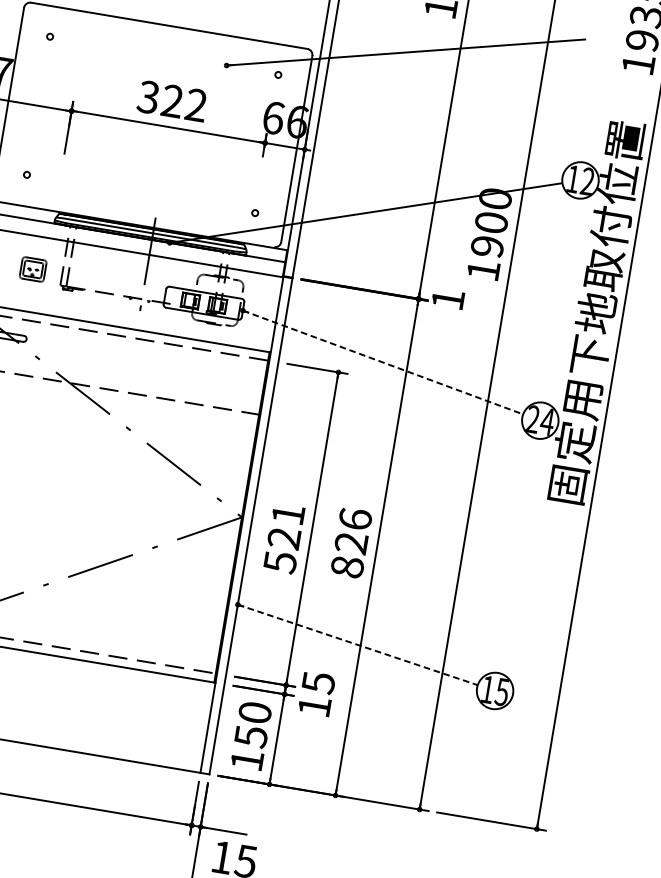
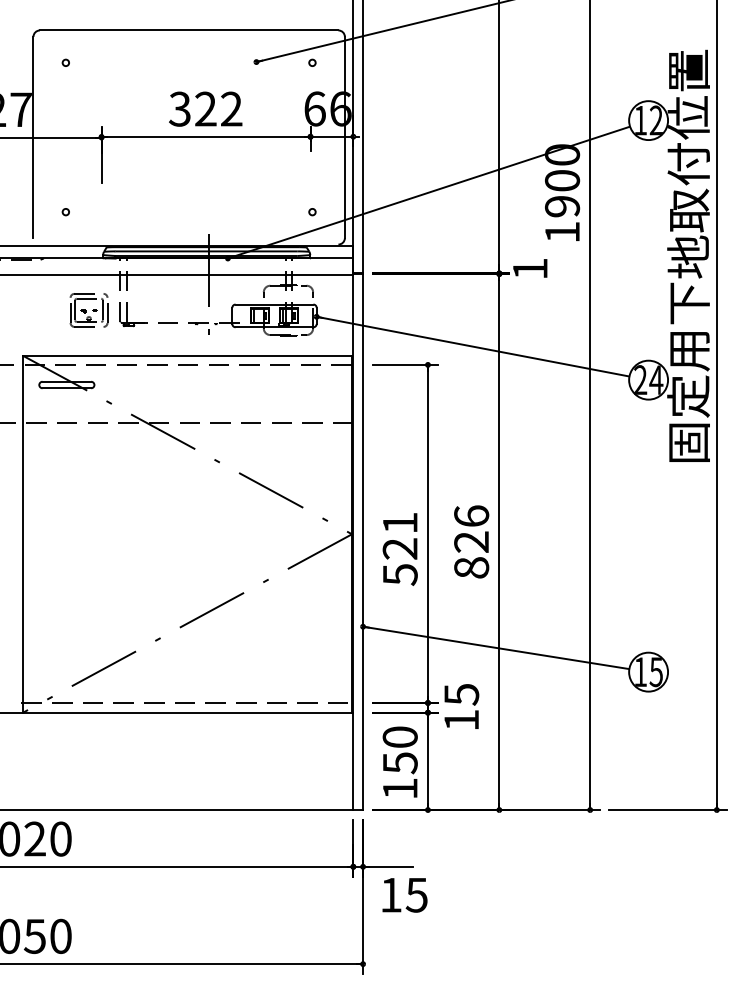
part: (32, 269) -> (88, 310), size x1.43
line: (383, 362) -> (473, 346), dashed -> solid
line: (358, 644) -> (496, 647), dashed -> solid

